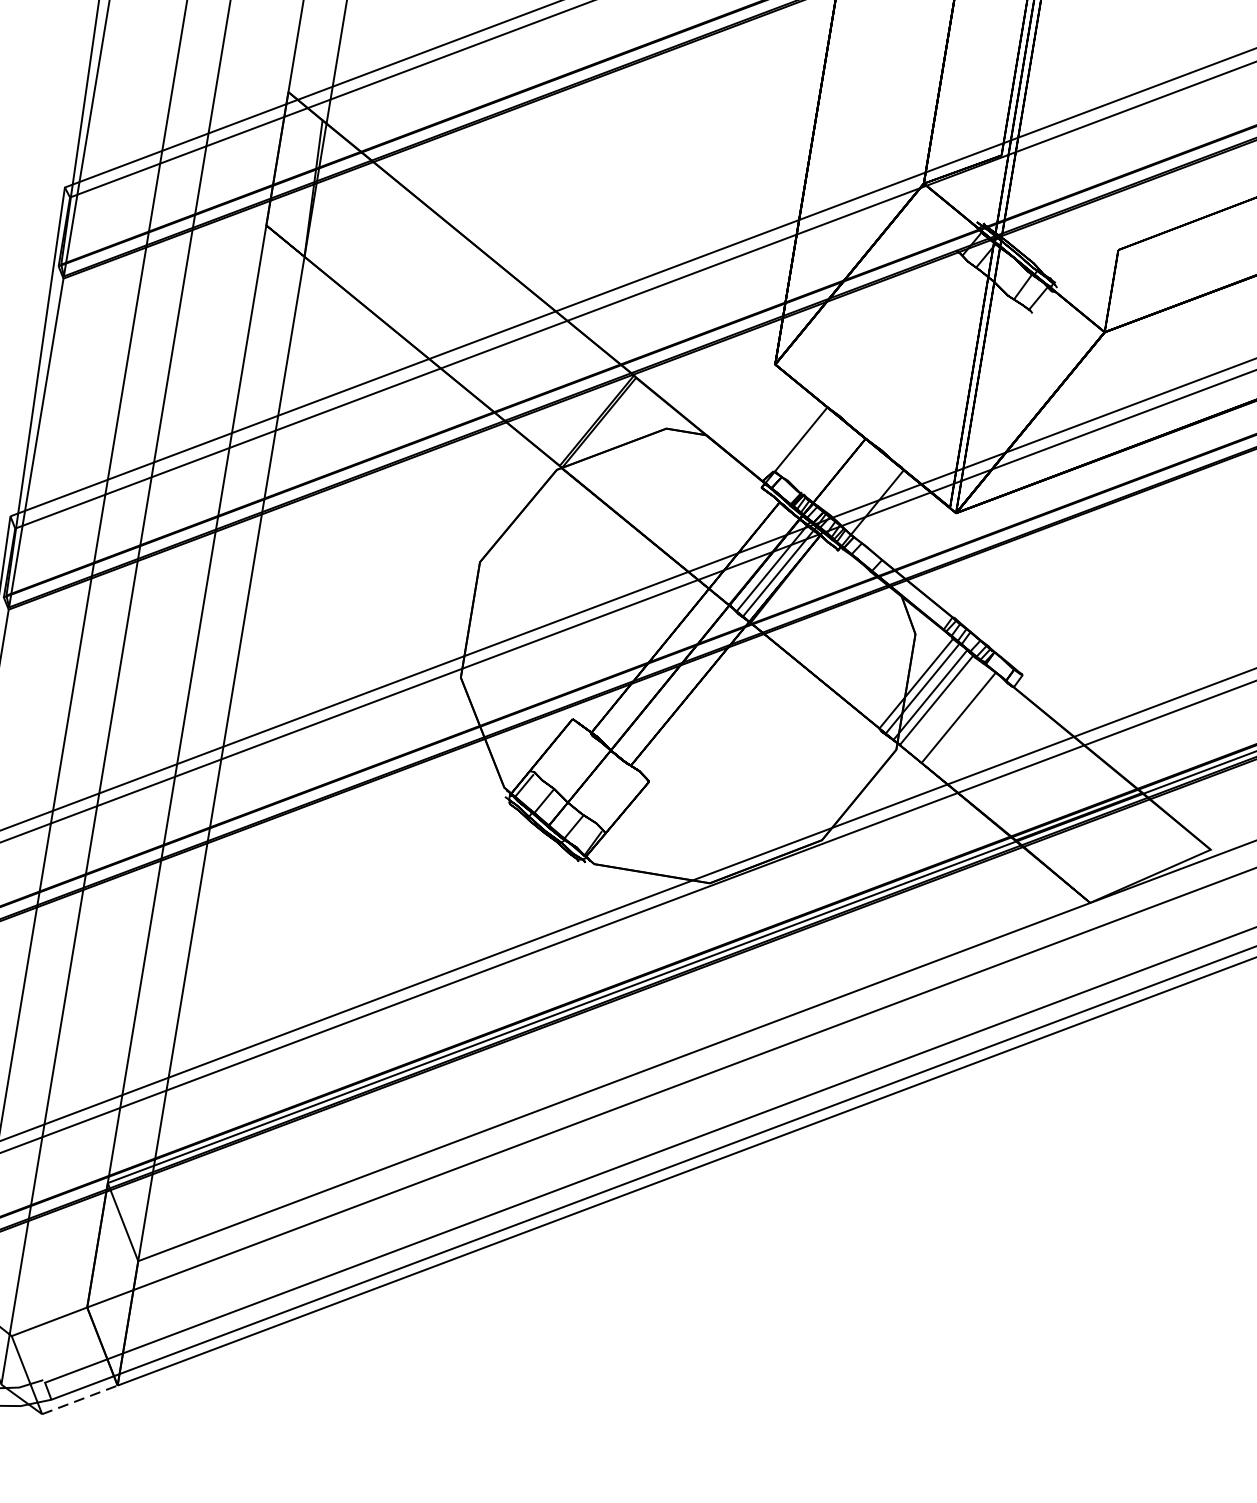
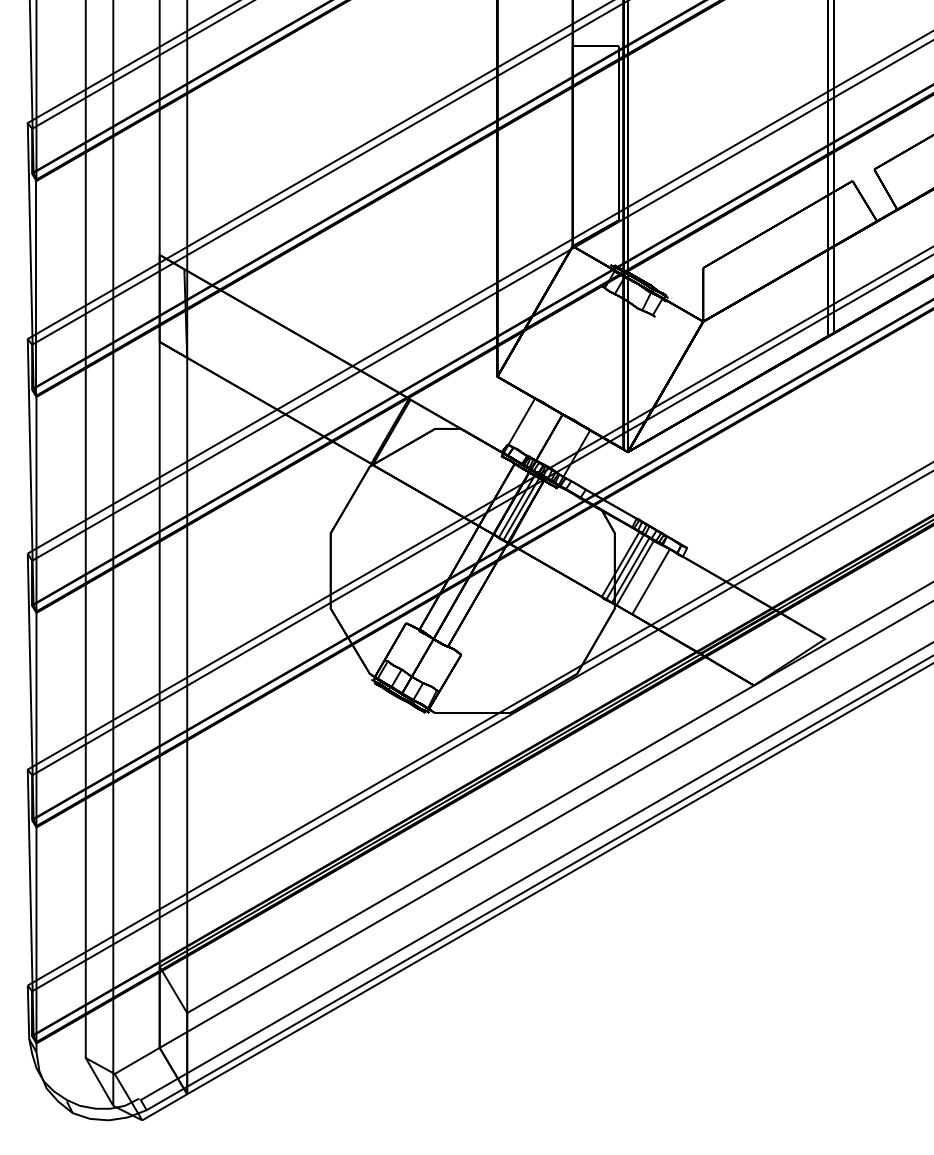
line: (79, 1400) -> (164, 1107), dashed -> solid

